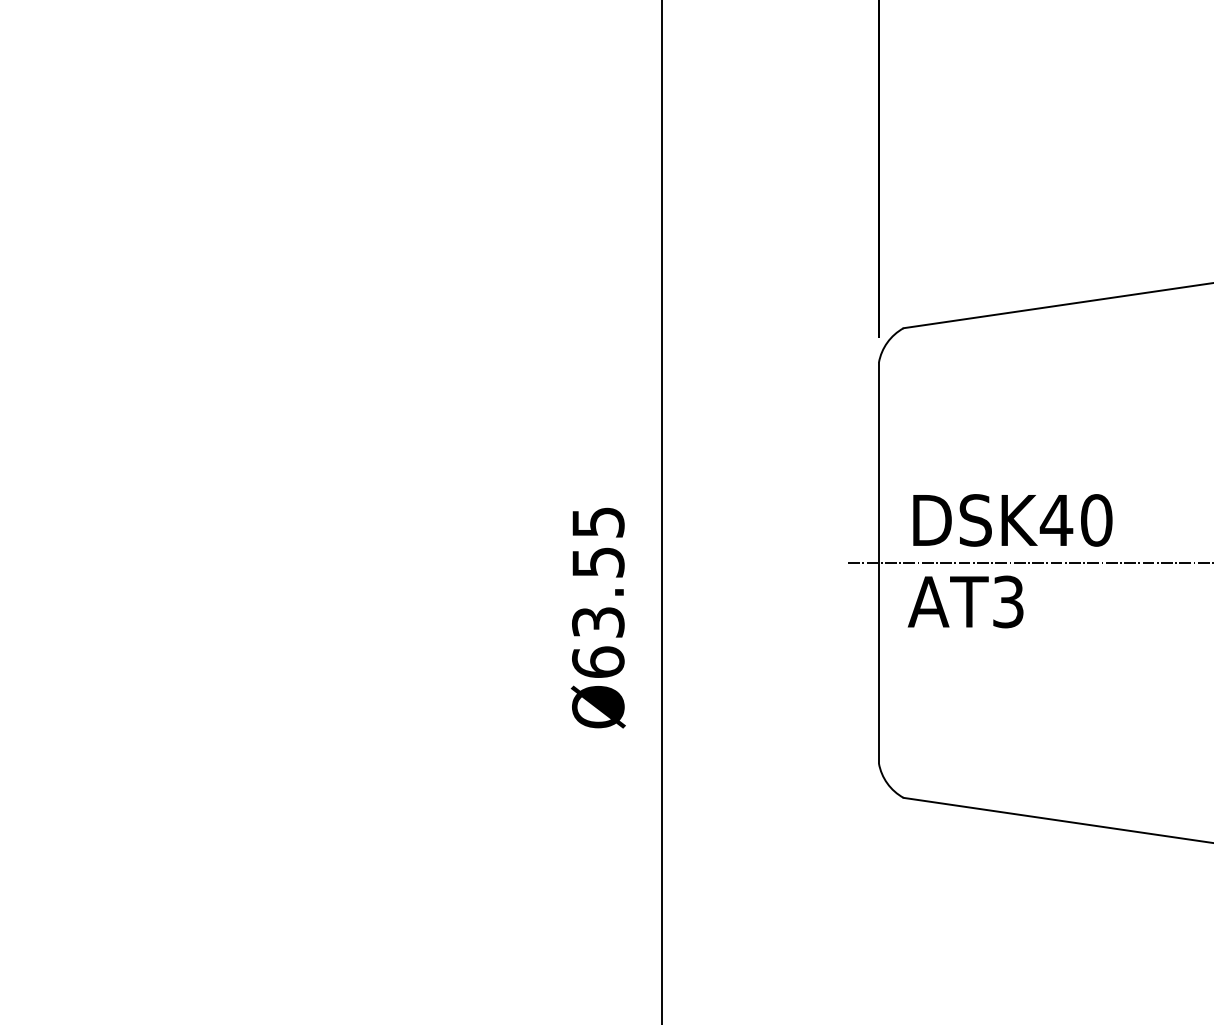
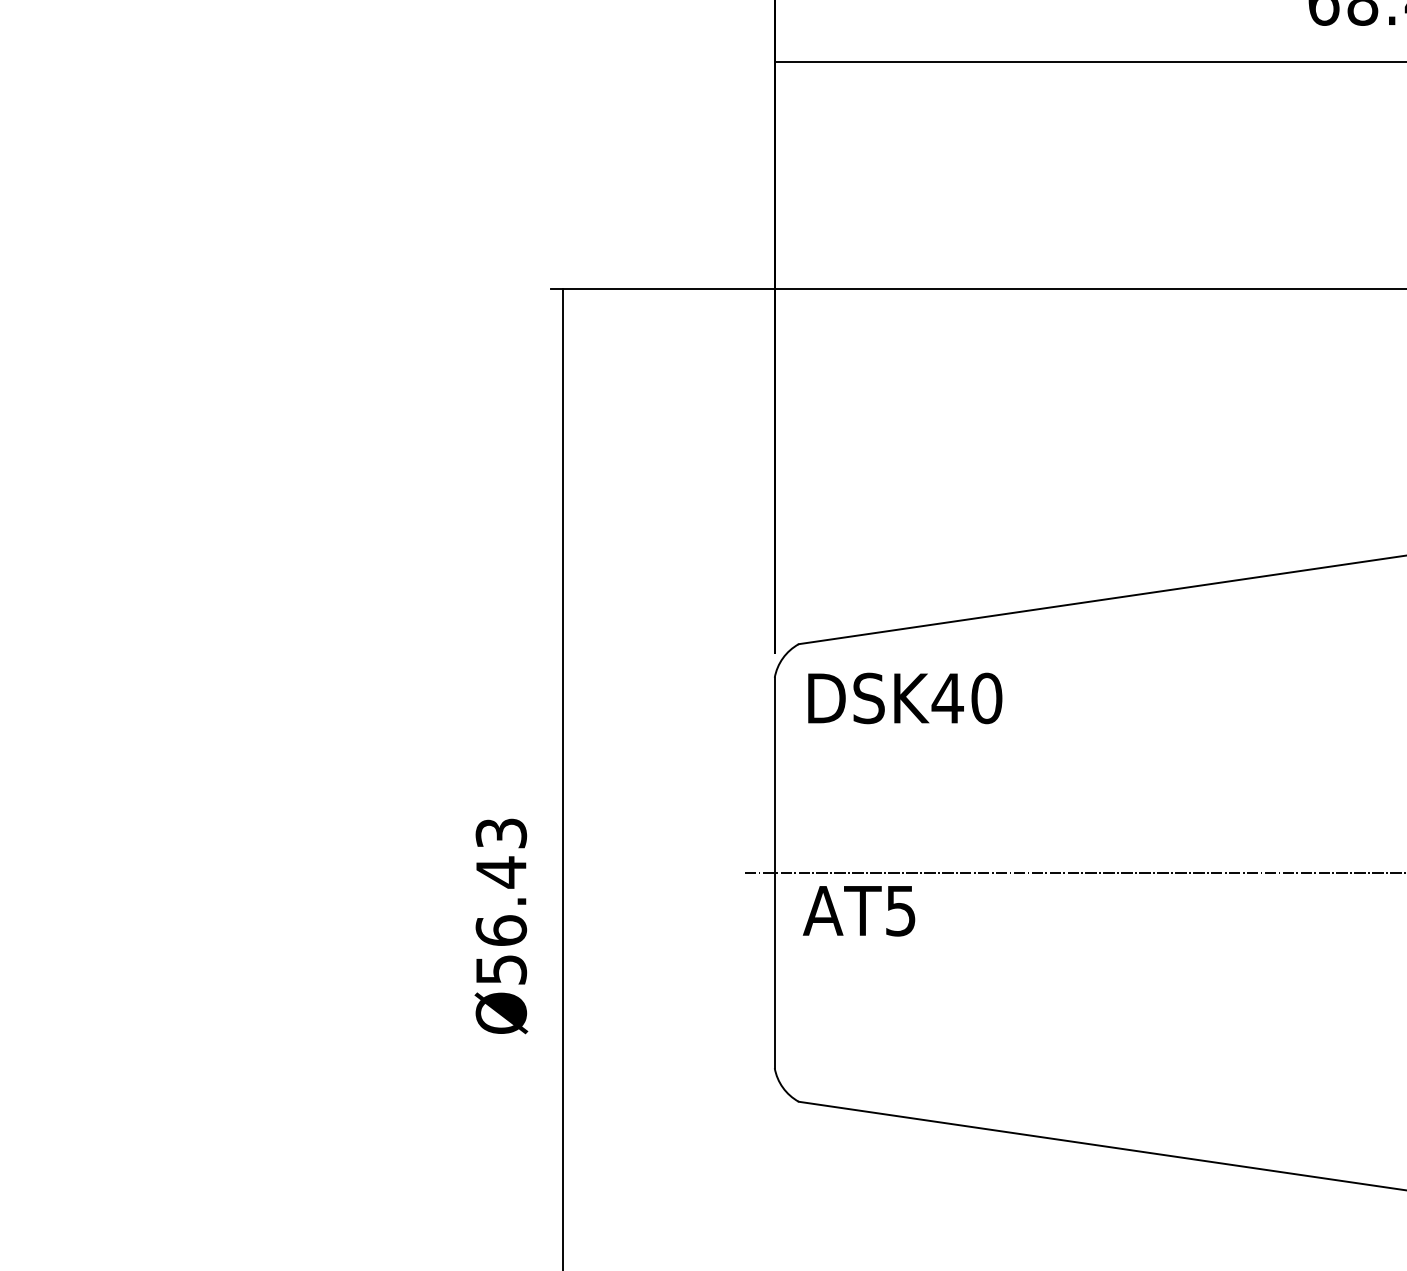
text: (1013, 520) -> (905, 698), moved
text: (598, 592) -> (501, 901), Ø63.55 -> Ø56.43
text: (1008, 601) -> (900, 910), AT3 -> AT5

